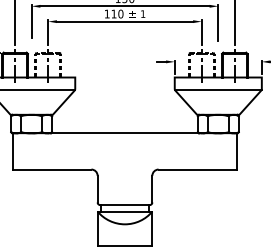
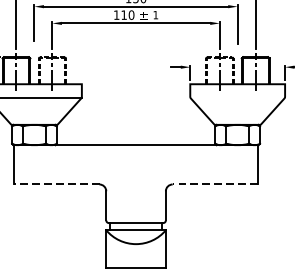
line: (217, 89) -> (236, 97), removed
line: (51, 169) -> (56, 184), solid -> dashed
line: (197, 169) -> (215, 184), solid -> dashed

